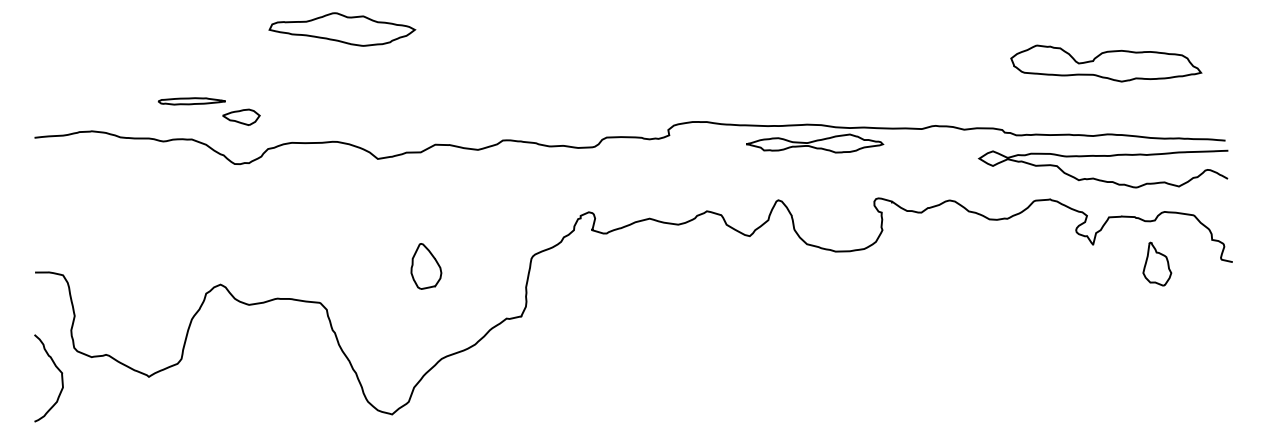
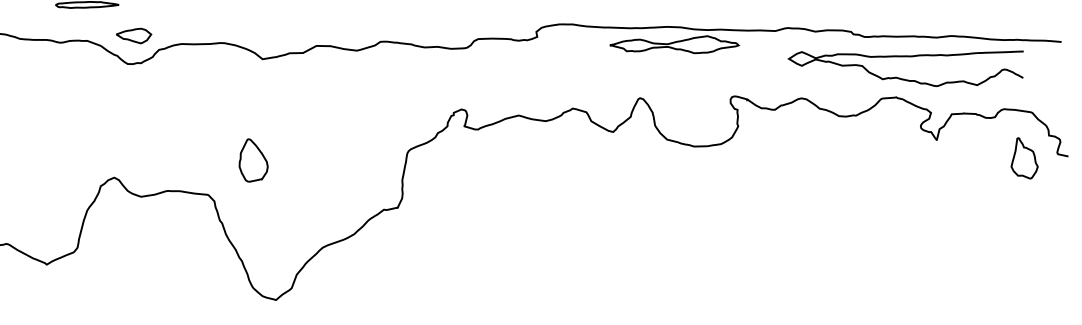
part: (241, 116) -> (134, 35), moved
curve: (1101, 179) -> (904, 78), moved
part: (1157, 263) -> (1024, 157), moved
part: (426, 266) -> (253, 160), moved

